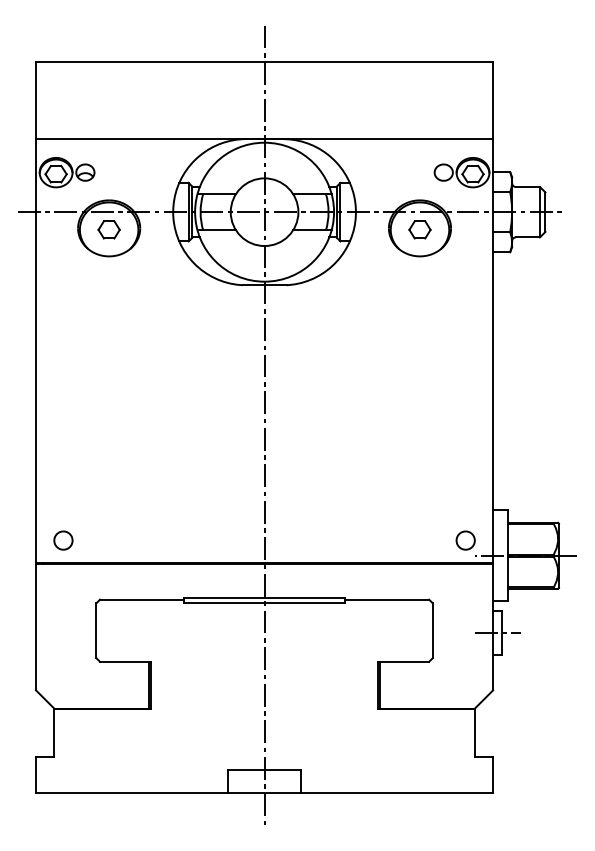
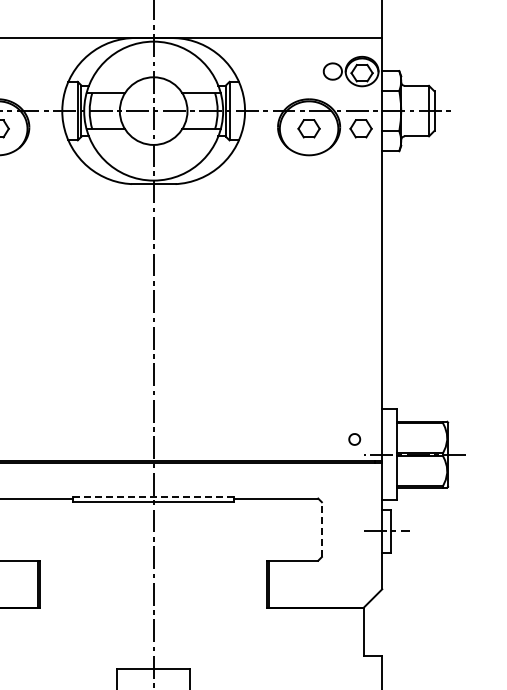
part: (471, 229) -> (360, 128), added
part: (465, 540) -> (354, 439), size x0.6
line: (264, 597) -> (153, 496), solid -> dashed
line: (432, 630) -> (321, 529), solid -> dashed

